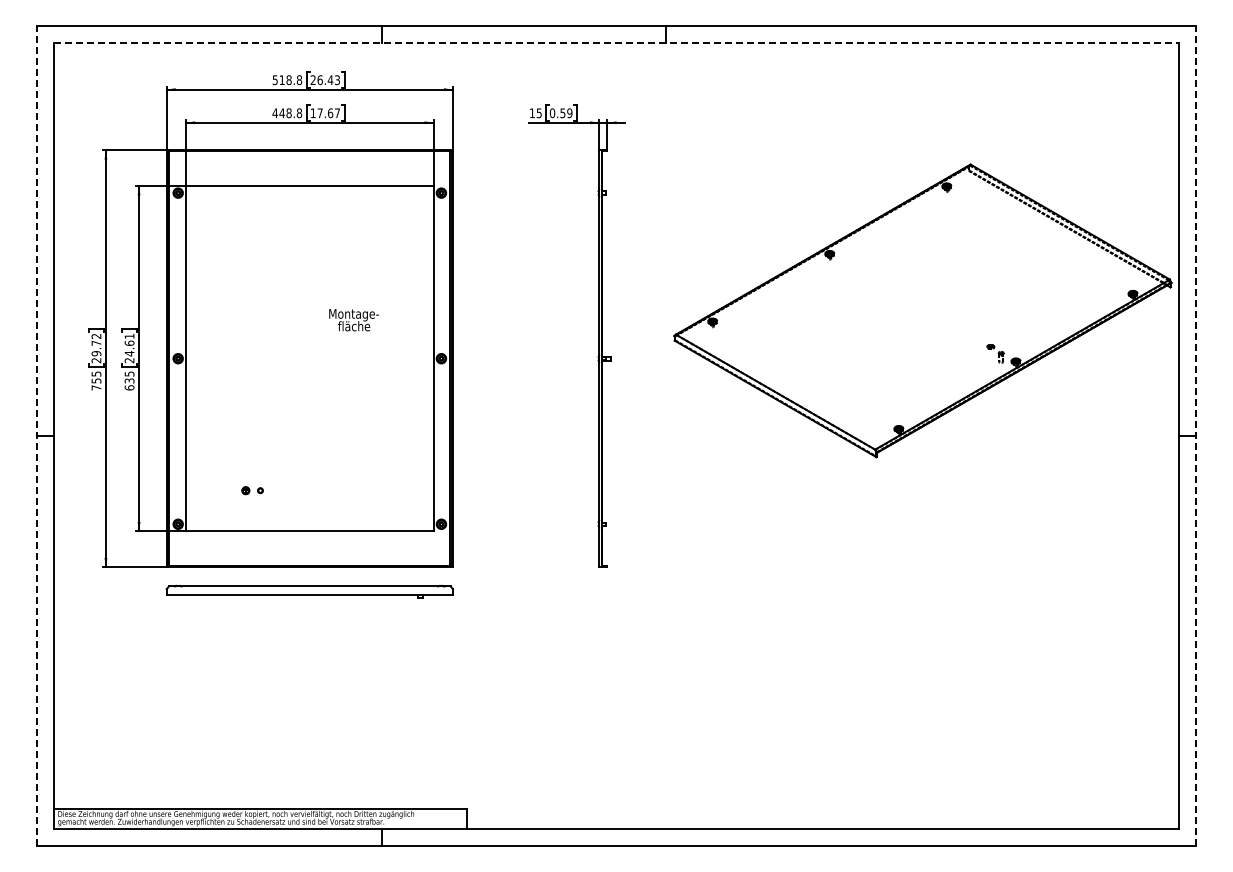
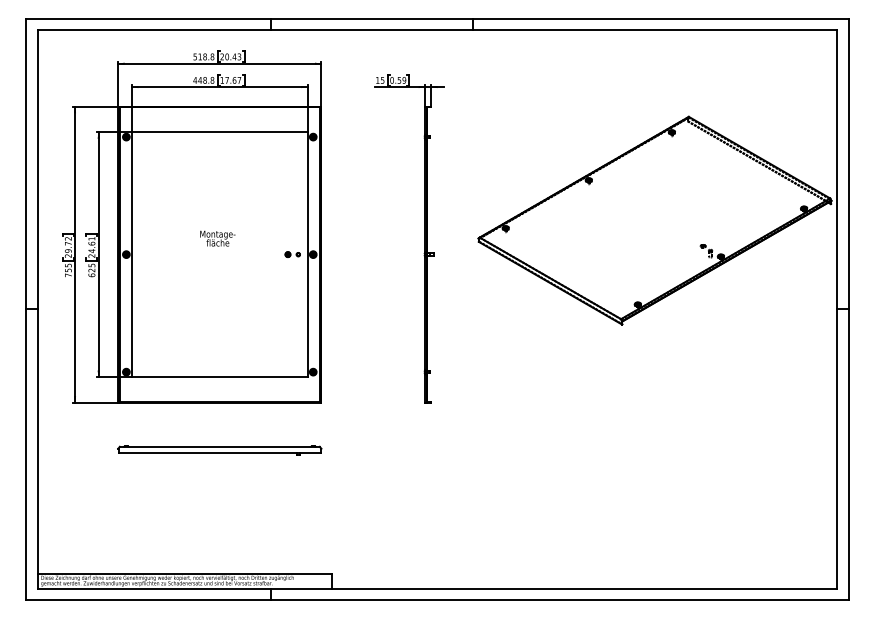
line: (616, 42) -> (437, 30), dashed -> solid
text: (319, 79) -> (226, 56), 26.43 -> 20.43
text: (353, 320) -> (217, 238), moved
text: (129, 380) -> (91, 270), 635 -> 625
line: (36, 436) -> (25, 309), dashed -> solid
line: (1196, 436) -> (849, 309), dashed -> solid
part: (252, 490) -> (292, 254), moved
part: (309, 591) -> (219, 450), moved

